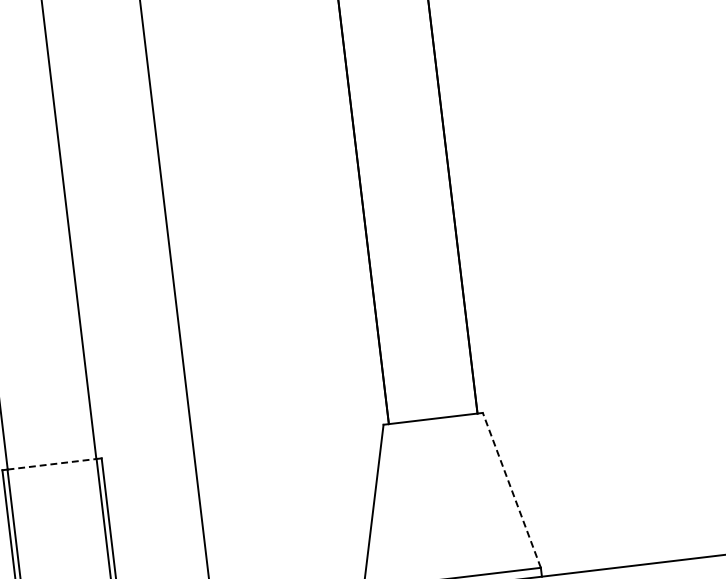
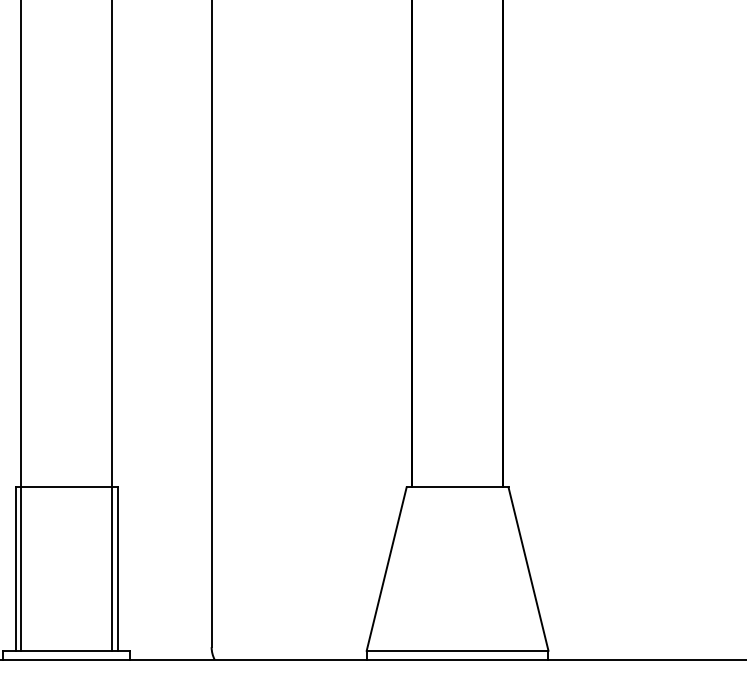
line: (51, 464) -> (66, 487), dashed -> solid
line: (511, 489) -> (528, 568), dashed -> solid

